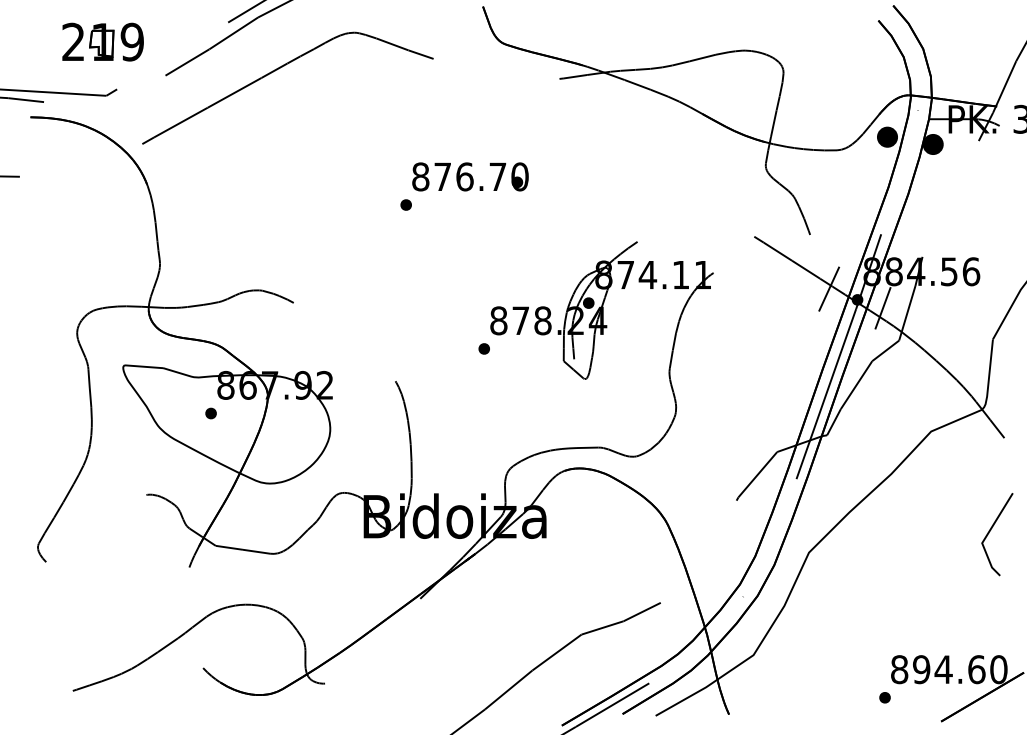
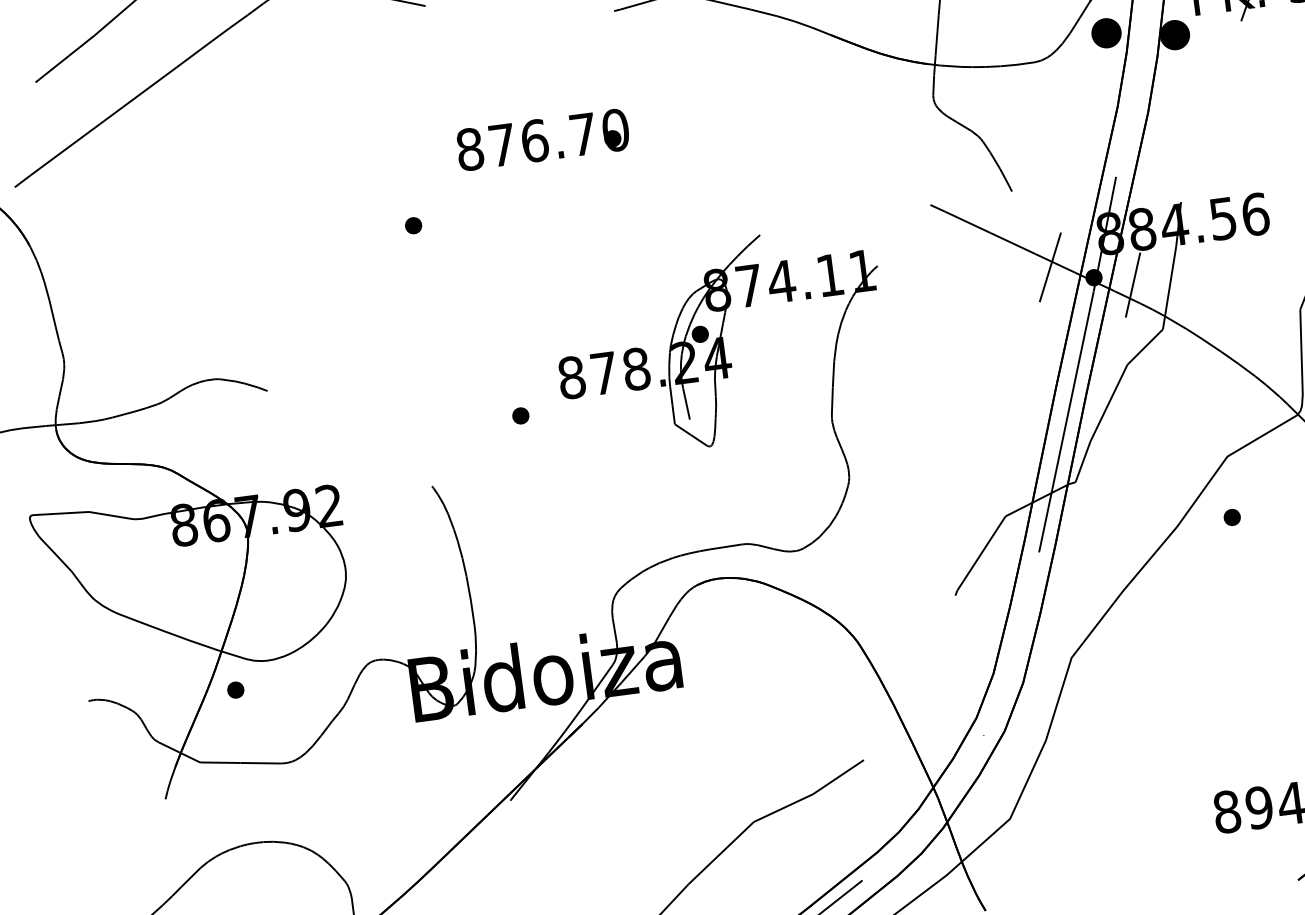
text: (470, 176) -> (542, 139), moved
part: (483, 348) -> (519, 415), moved
part: (210, 413) -> (234, 690), moved
part: (884, 697) -> (1231, 517), moved

